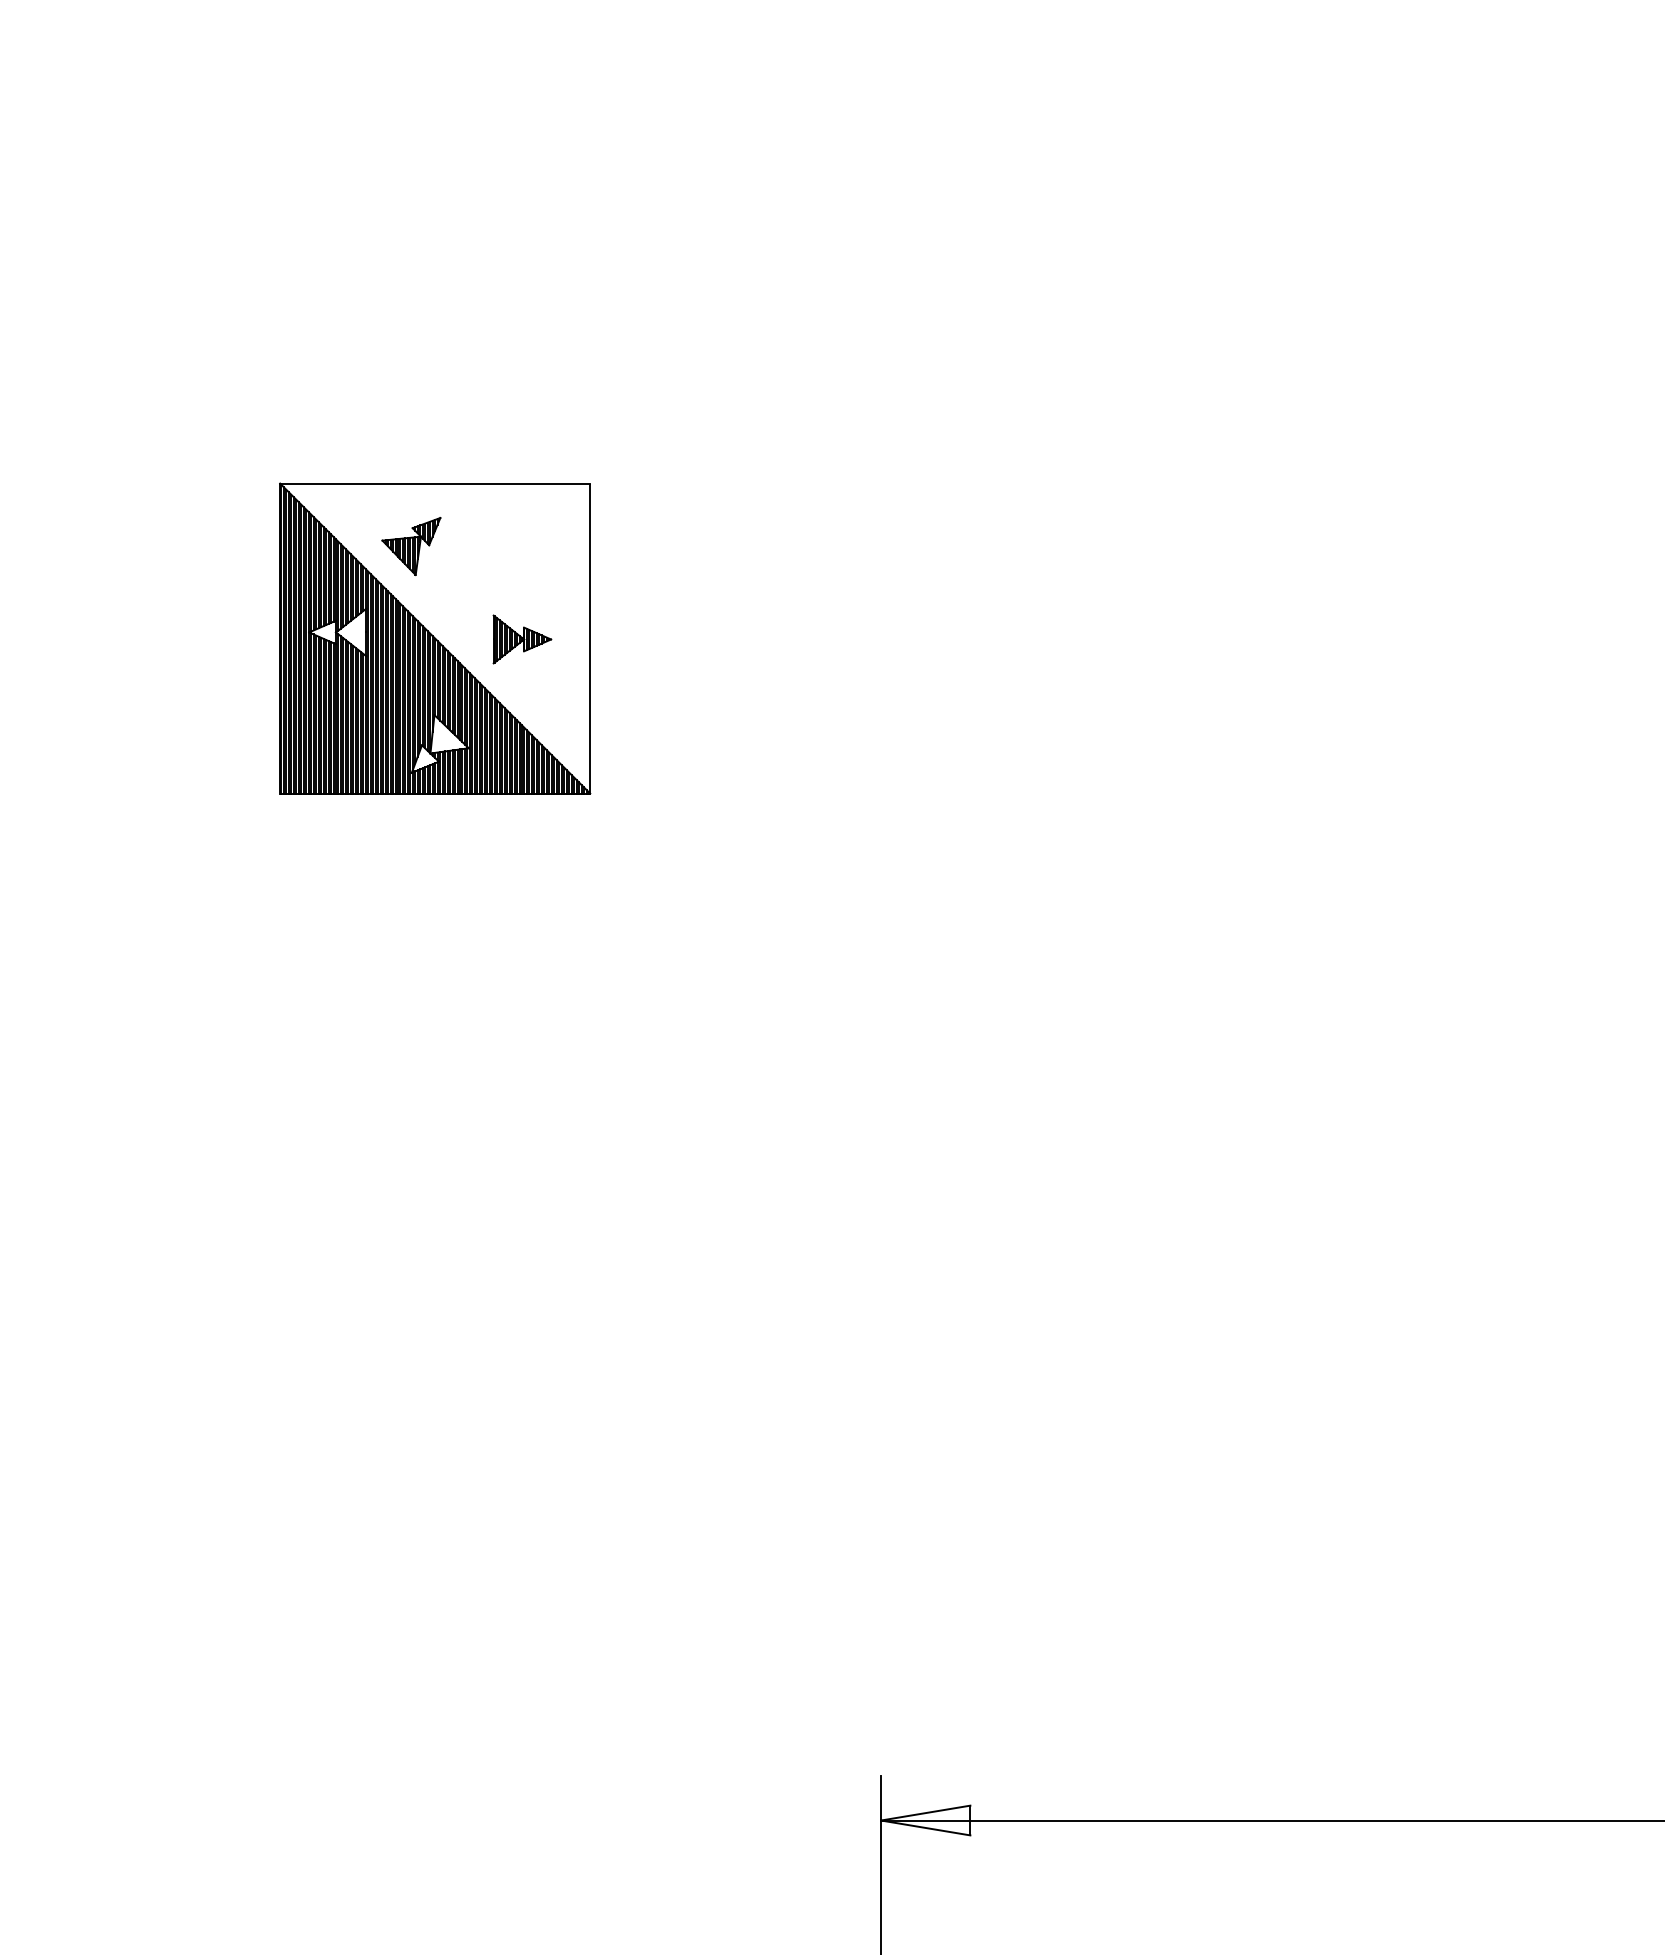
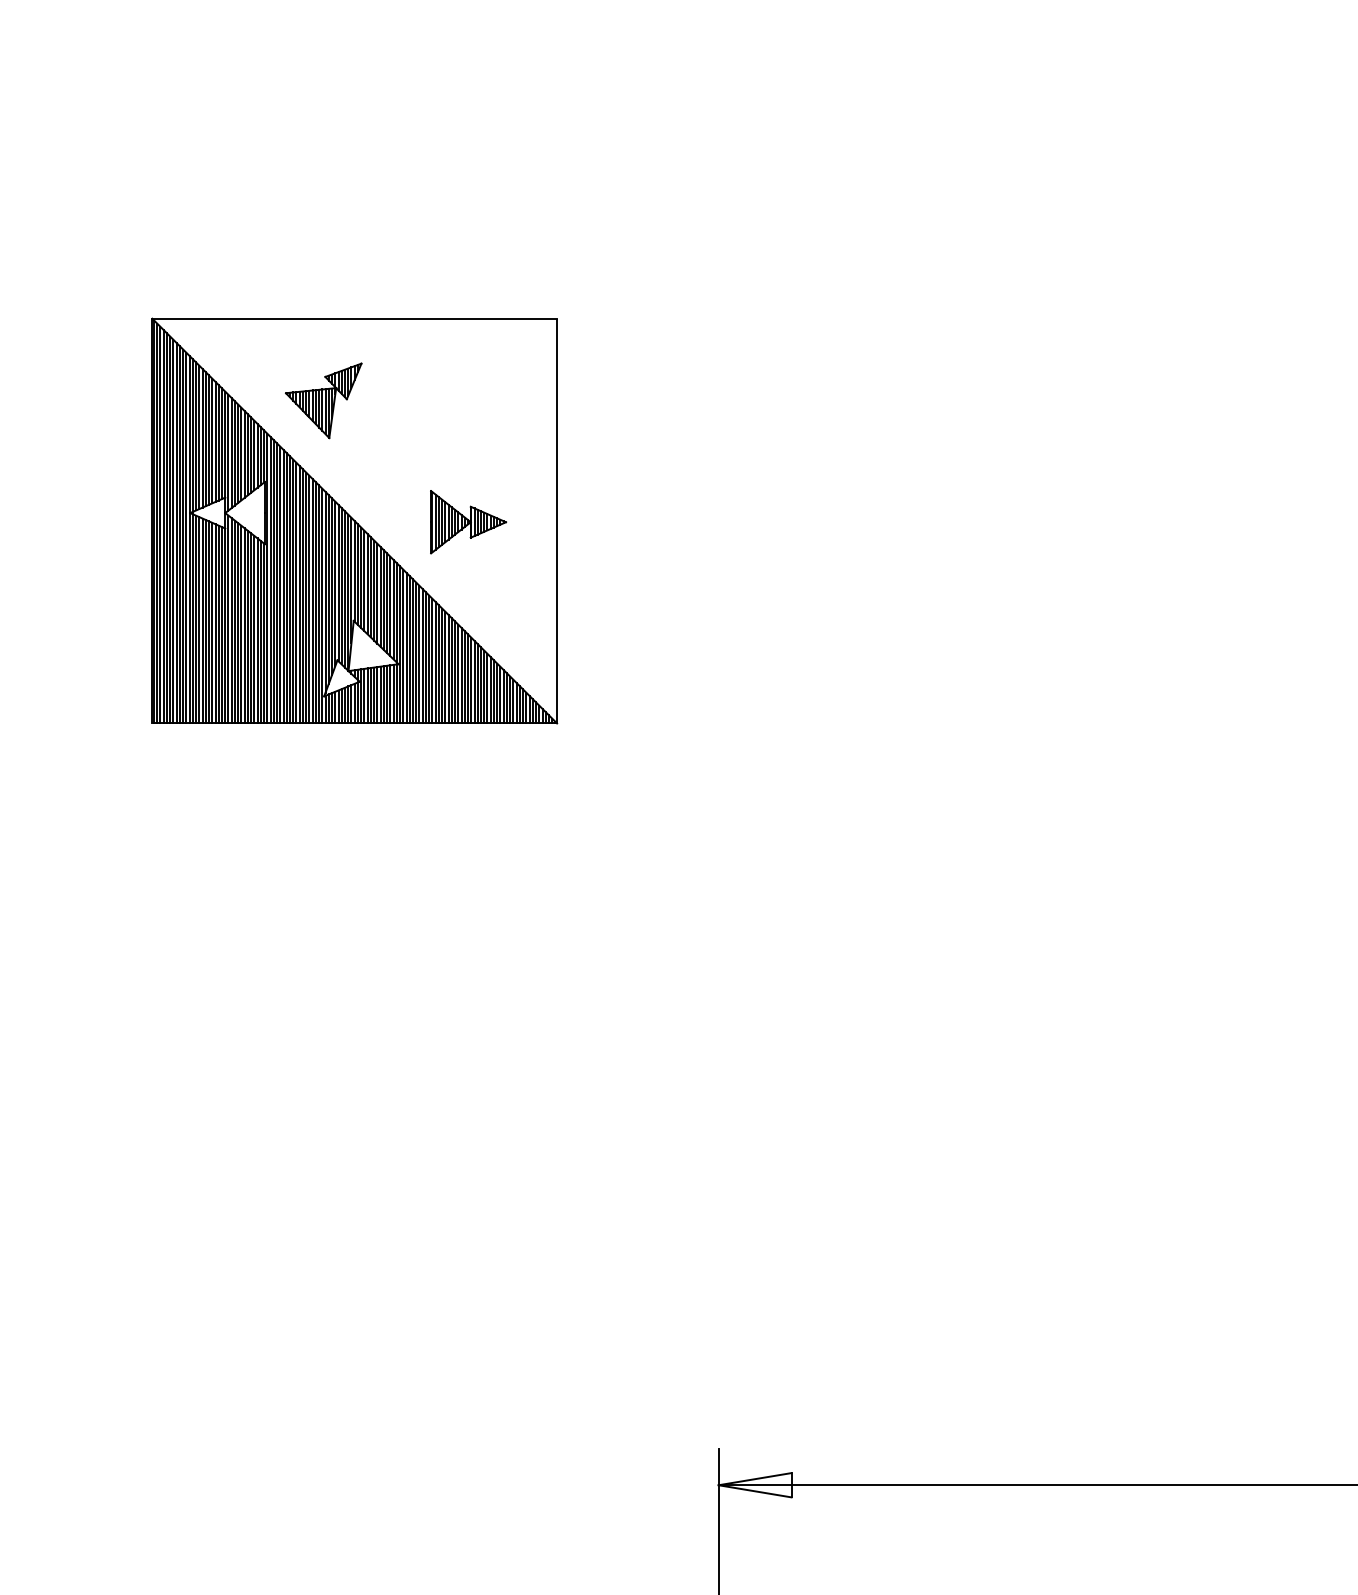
part: (435, 638) -> (355, 520), size x1.6

